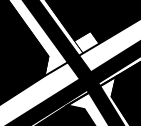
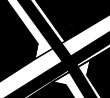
fill: (86, 41) -> (67, 32), added

